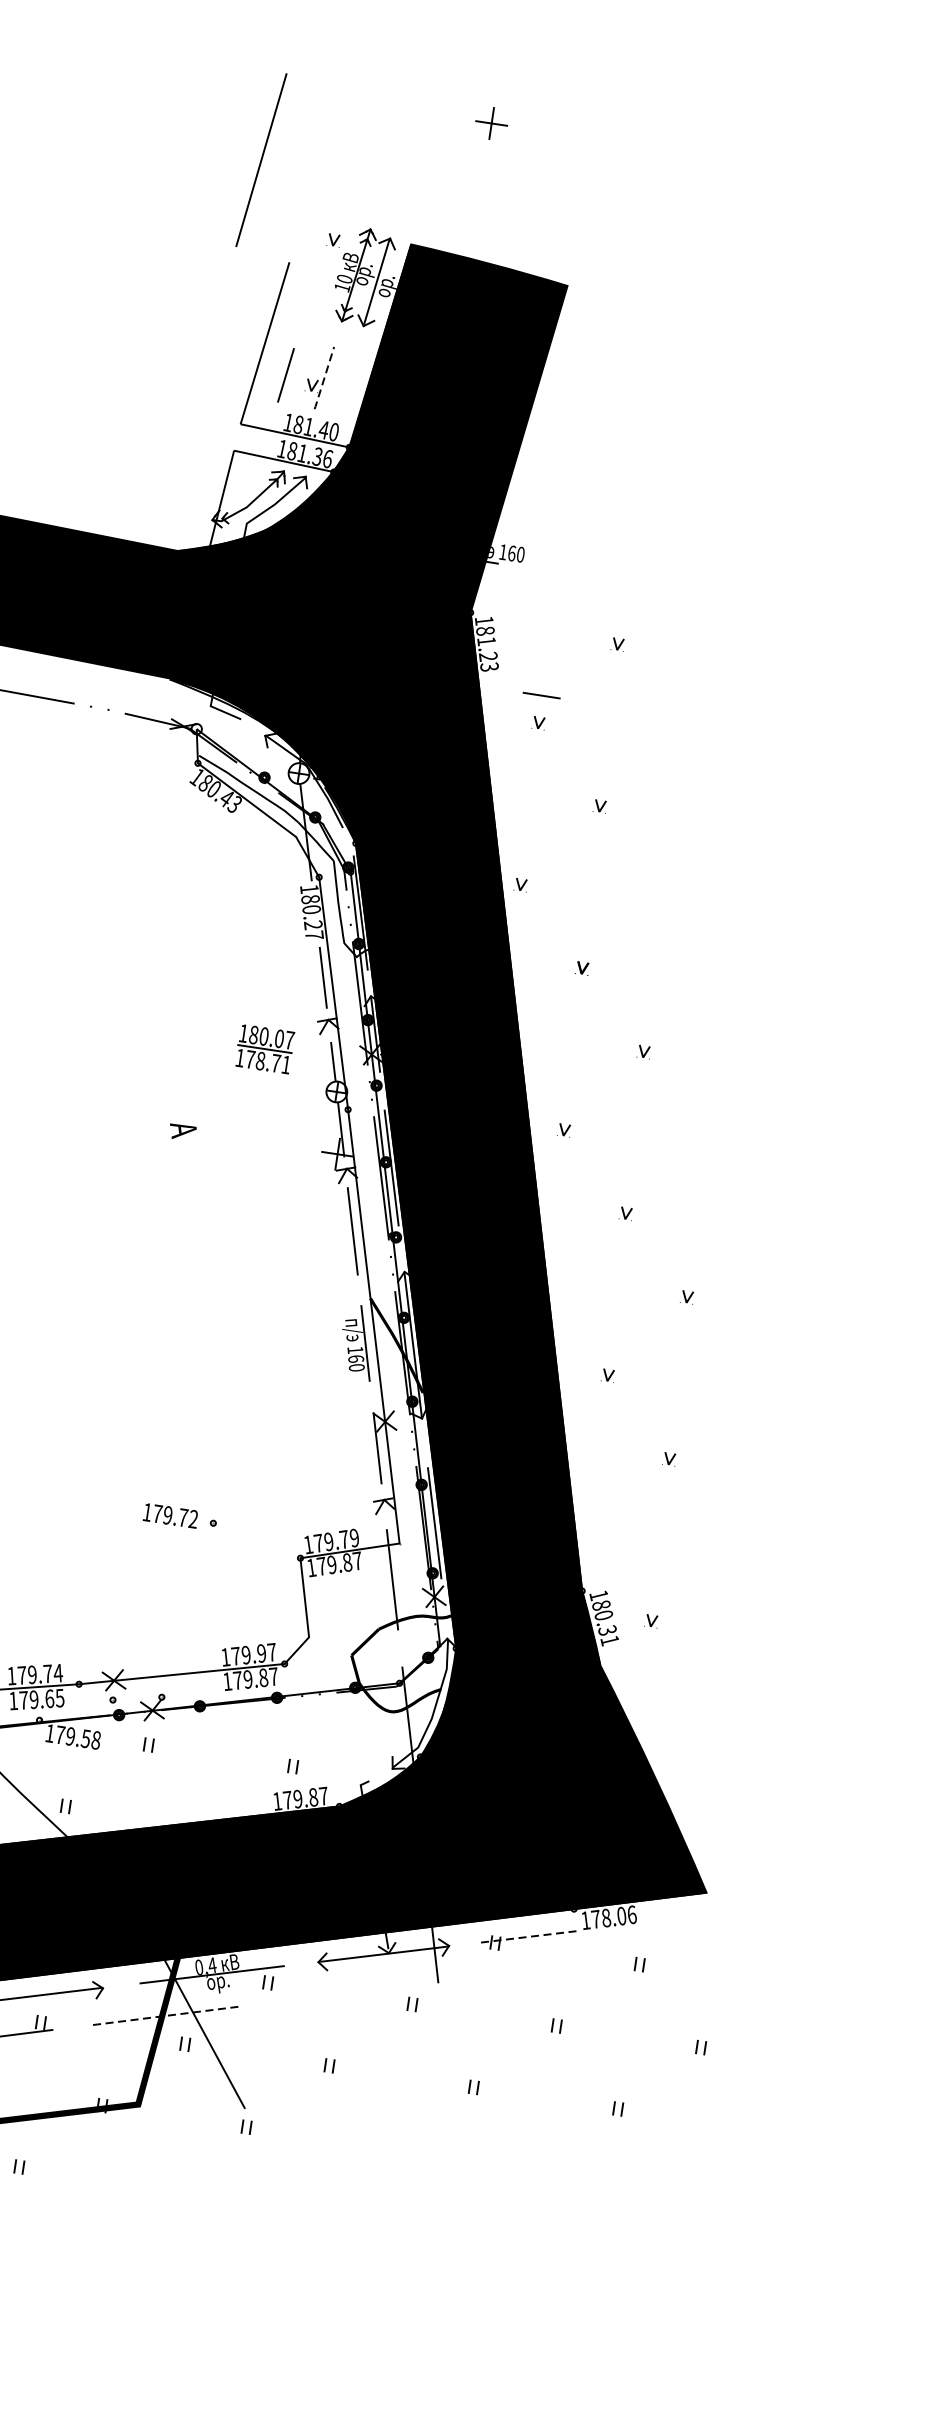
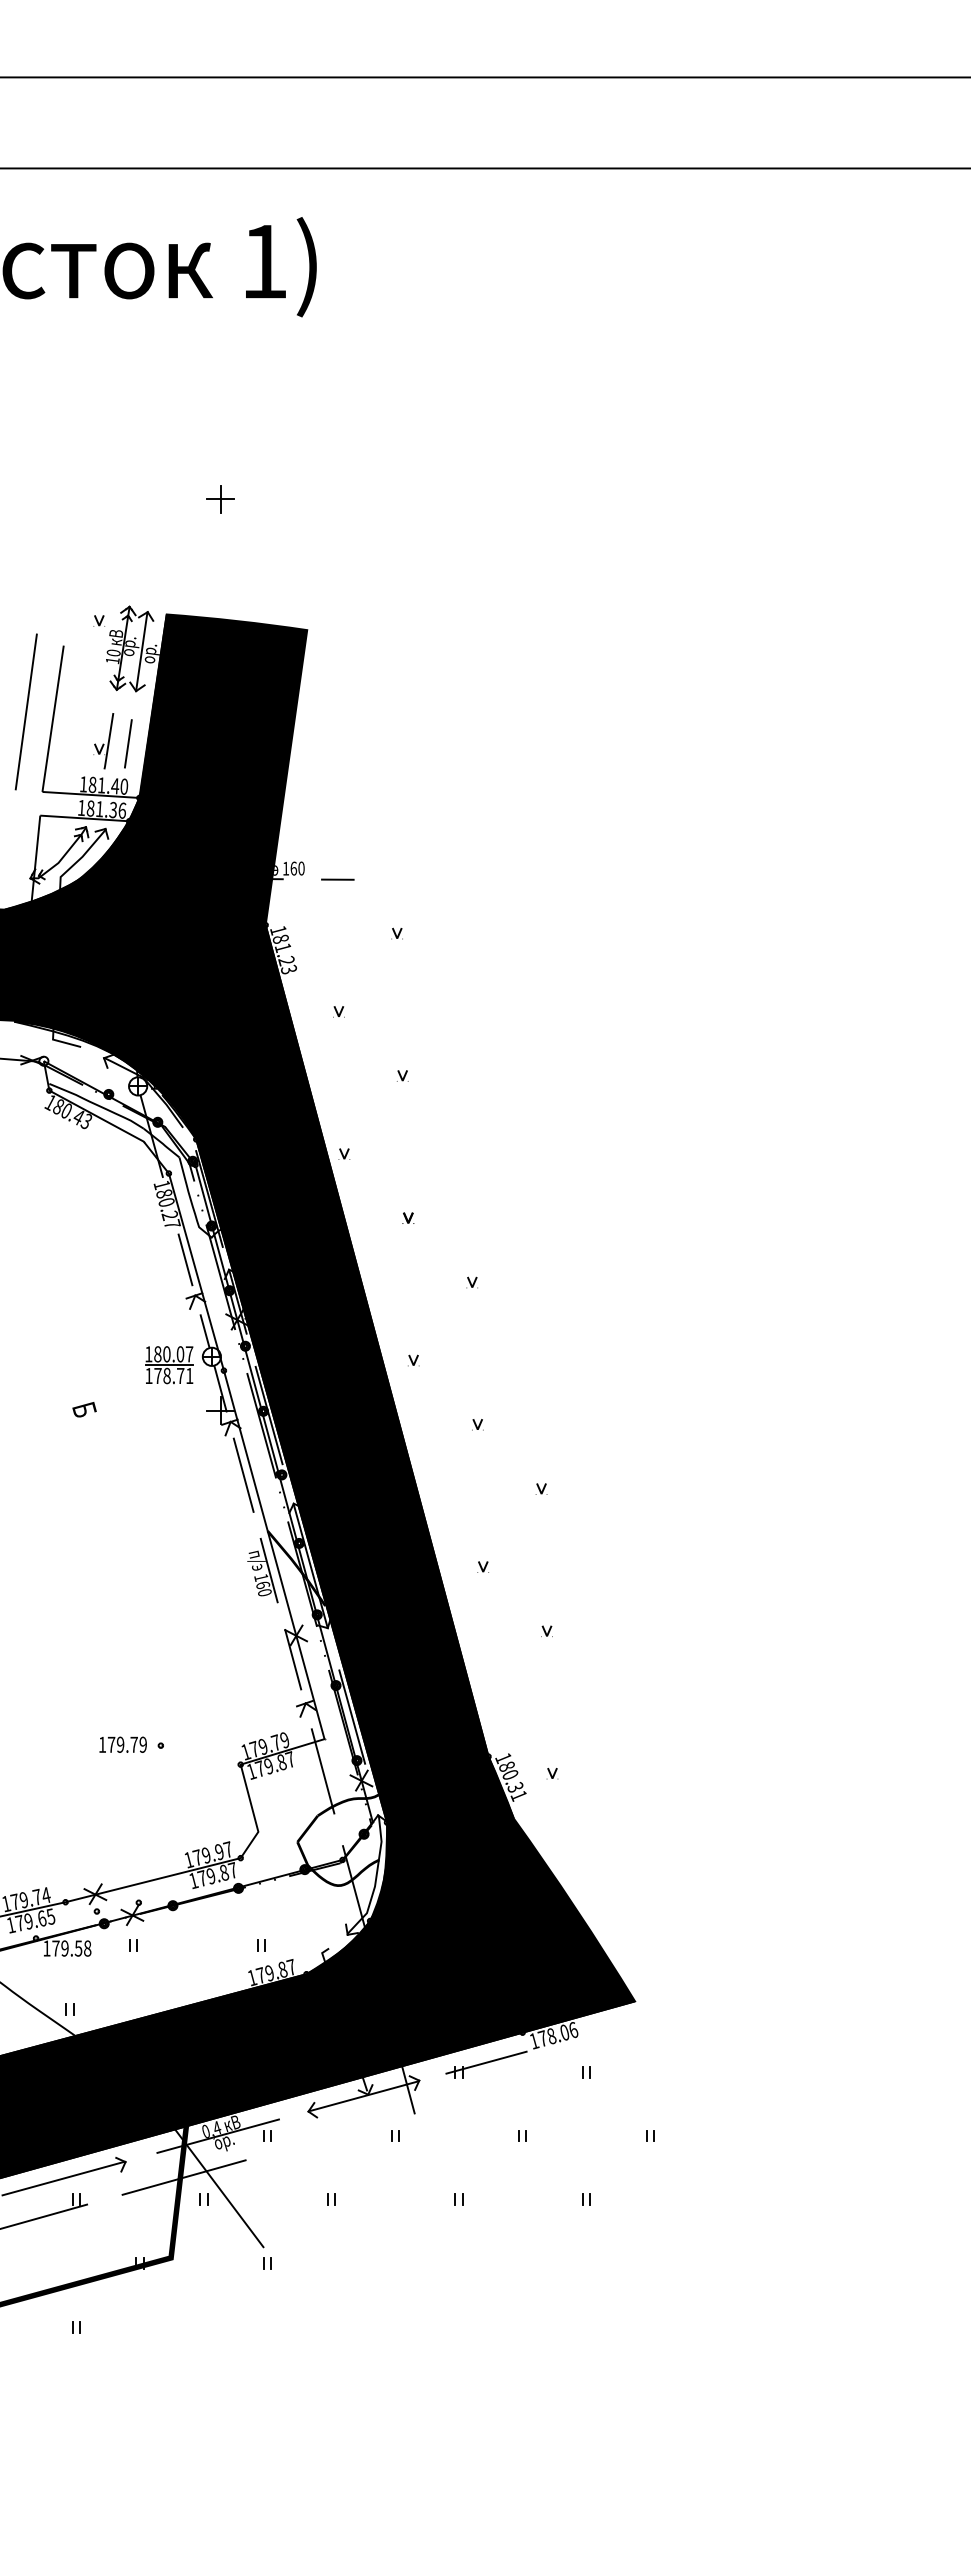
line: (260, 159) -> (25, 711), moved
line: (286, 375) -> (128, 743), moved
line: (323, 378) -> (108, 741), dashed -> solid
line: (541, 695) -> (337, 879), moved
part: (265, 1049) -> (169, 1365), moved
text: (182, 1130) -> (83, 1410), А -> Б
text: (192, 1518) -> (142, 1744), 179.72 -> 179.79
line: (528, 1936) -> (486, 2062), dashed -> solid
line: (167, 2015) -> (184, 2177), dashed -> solid

